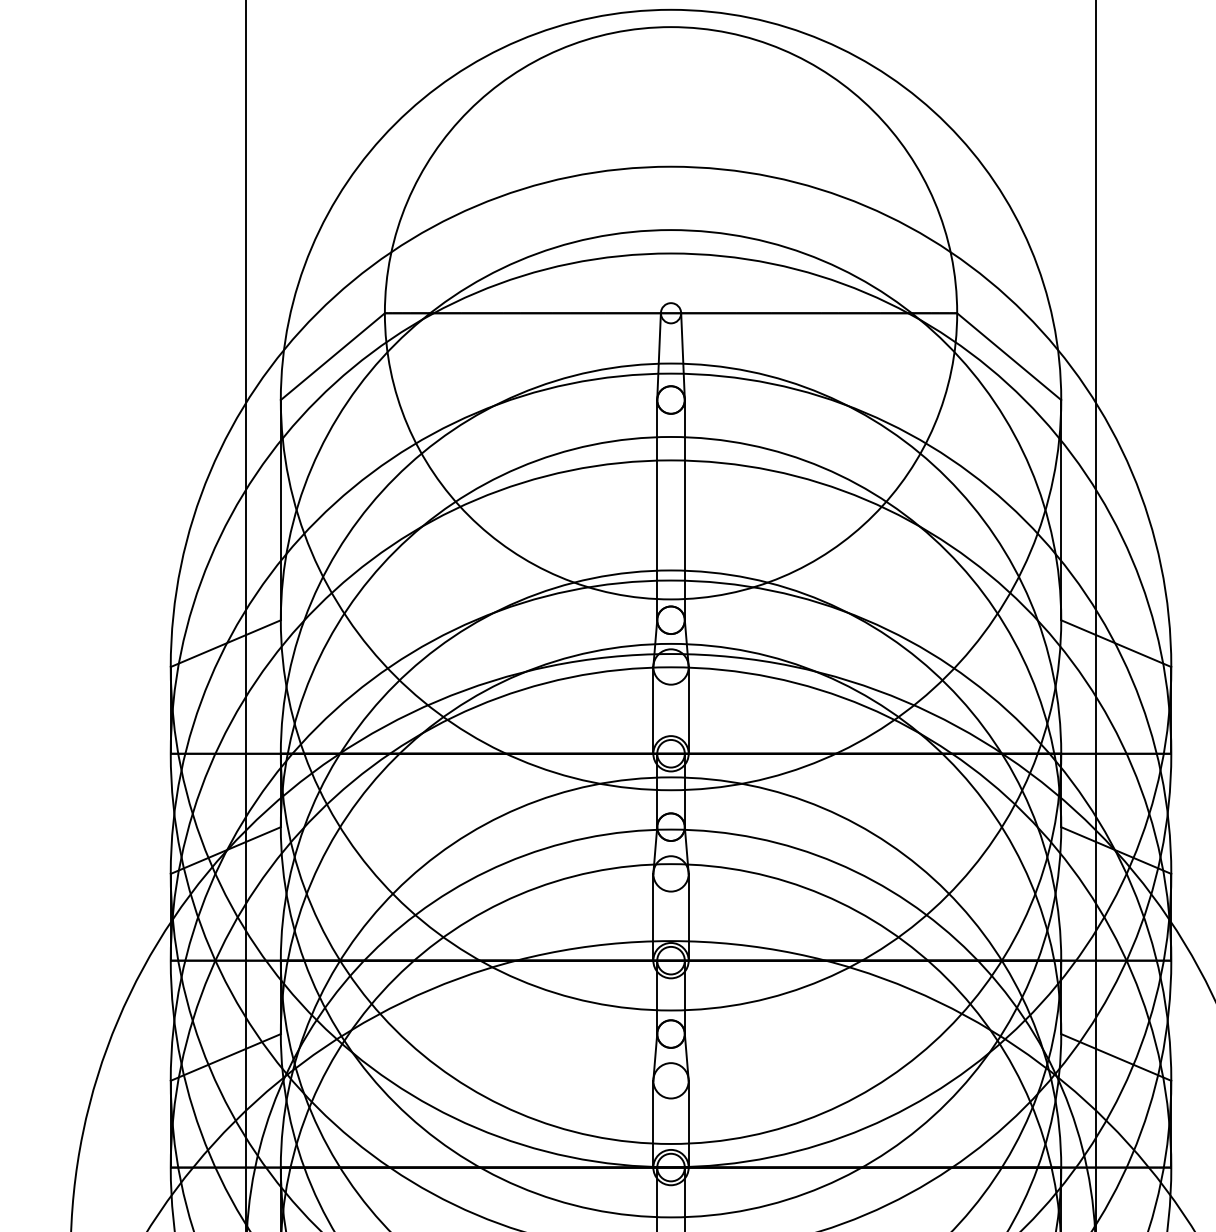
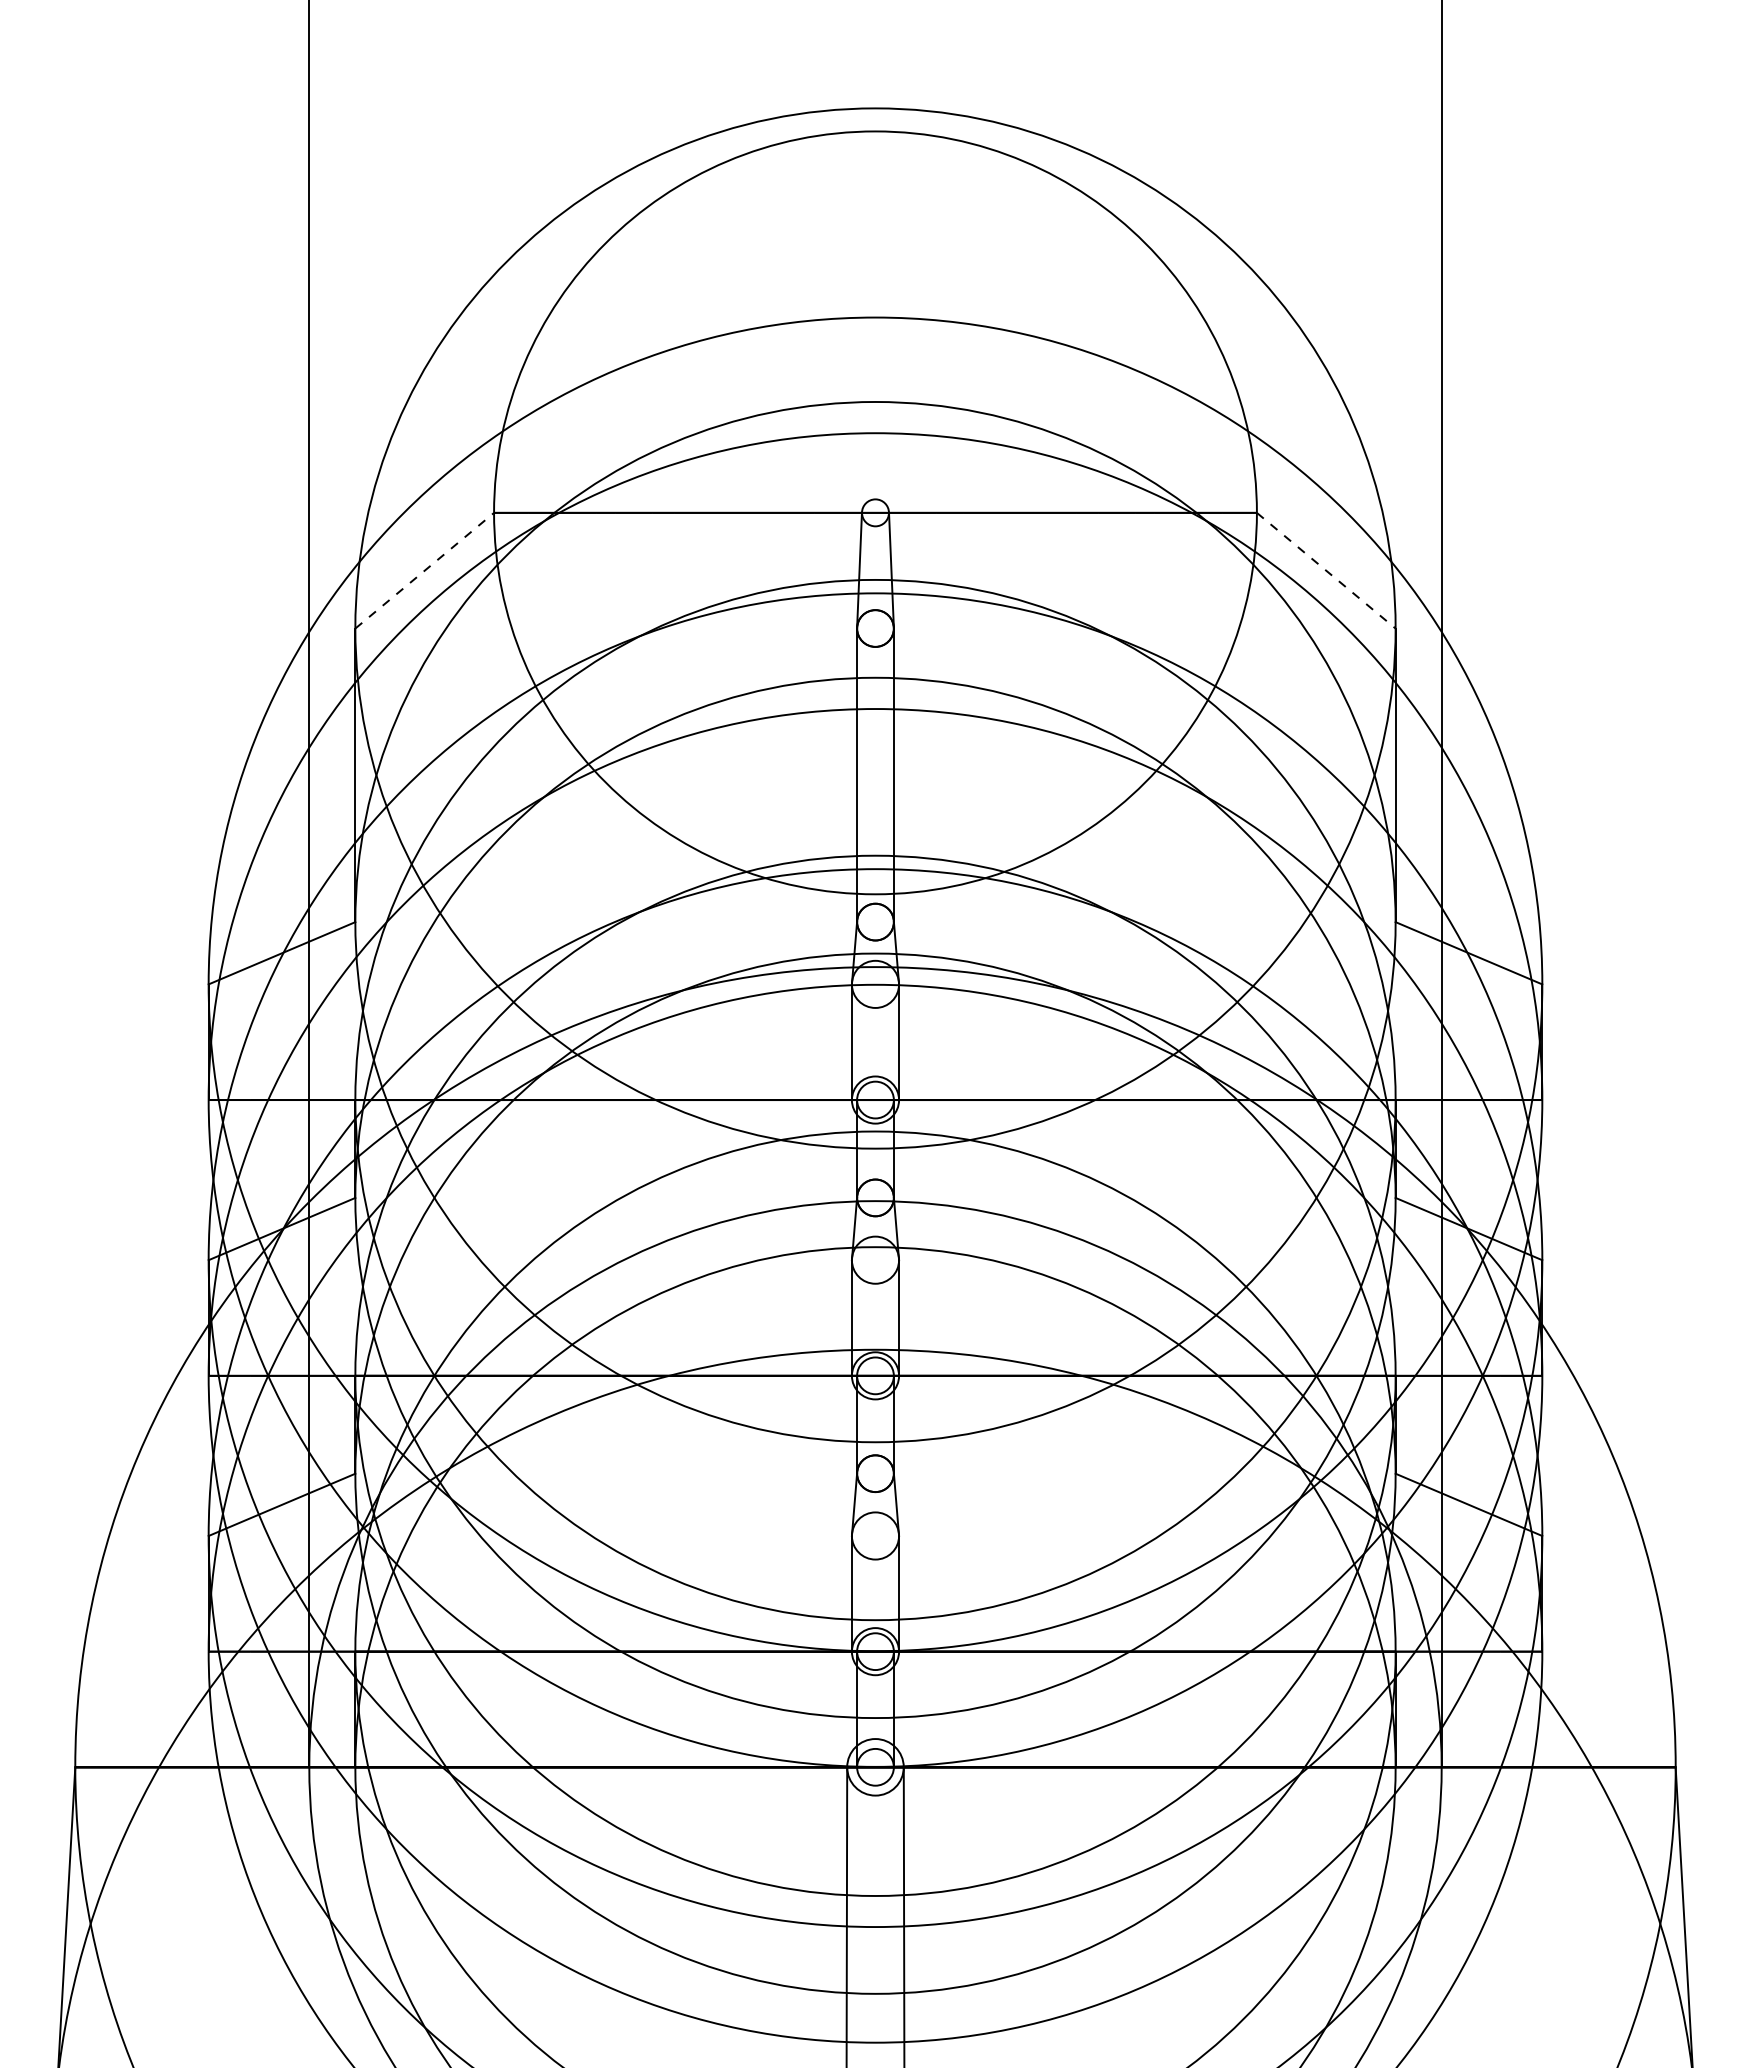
line: (333, 356) -> (425, 570), solid -> dashed
line: (1009, 357) -> (1326, 571), solid -> dashed

